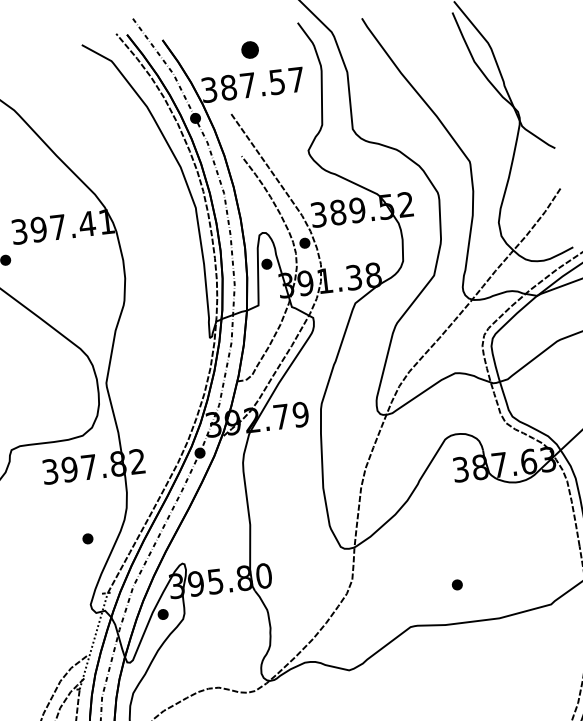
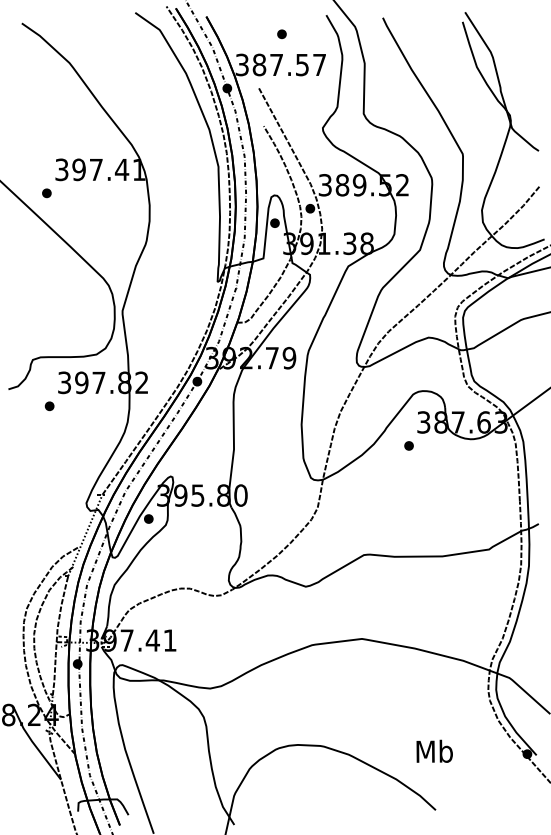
part: (249, 50) -> (281, 34), size x0.62
part: (87, 539) -> (49, 406), moved
part: (456, 584) -> (408, 445), moved

